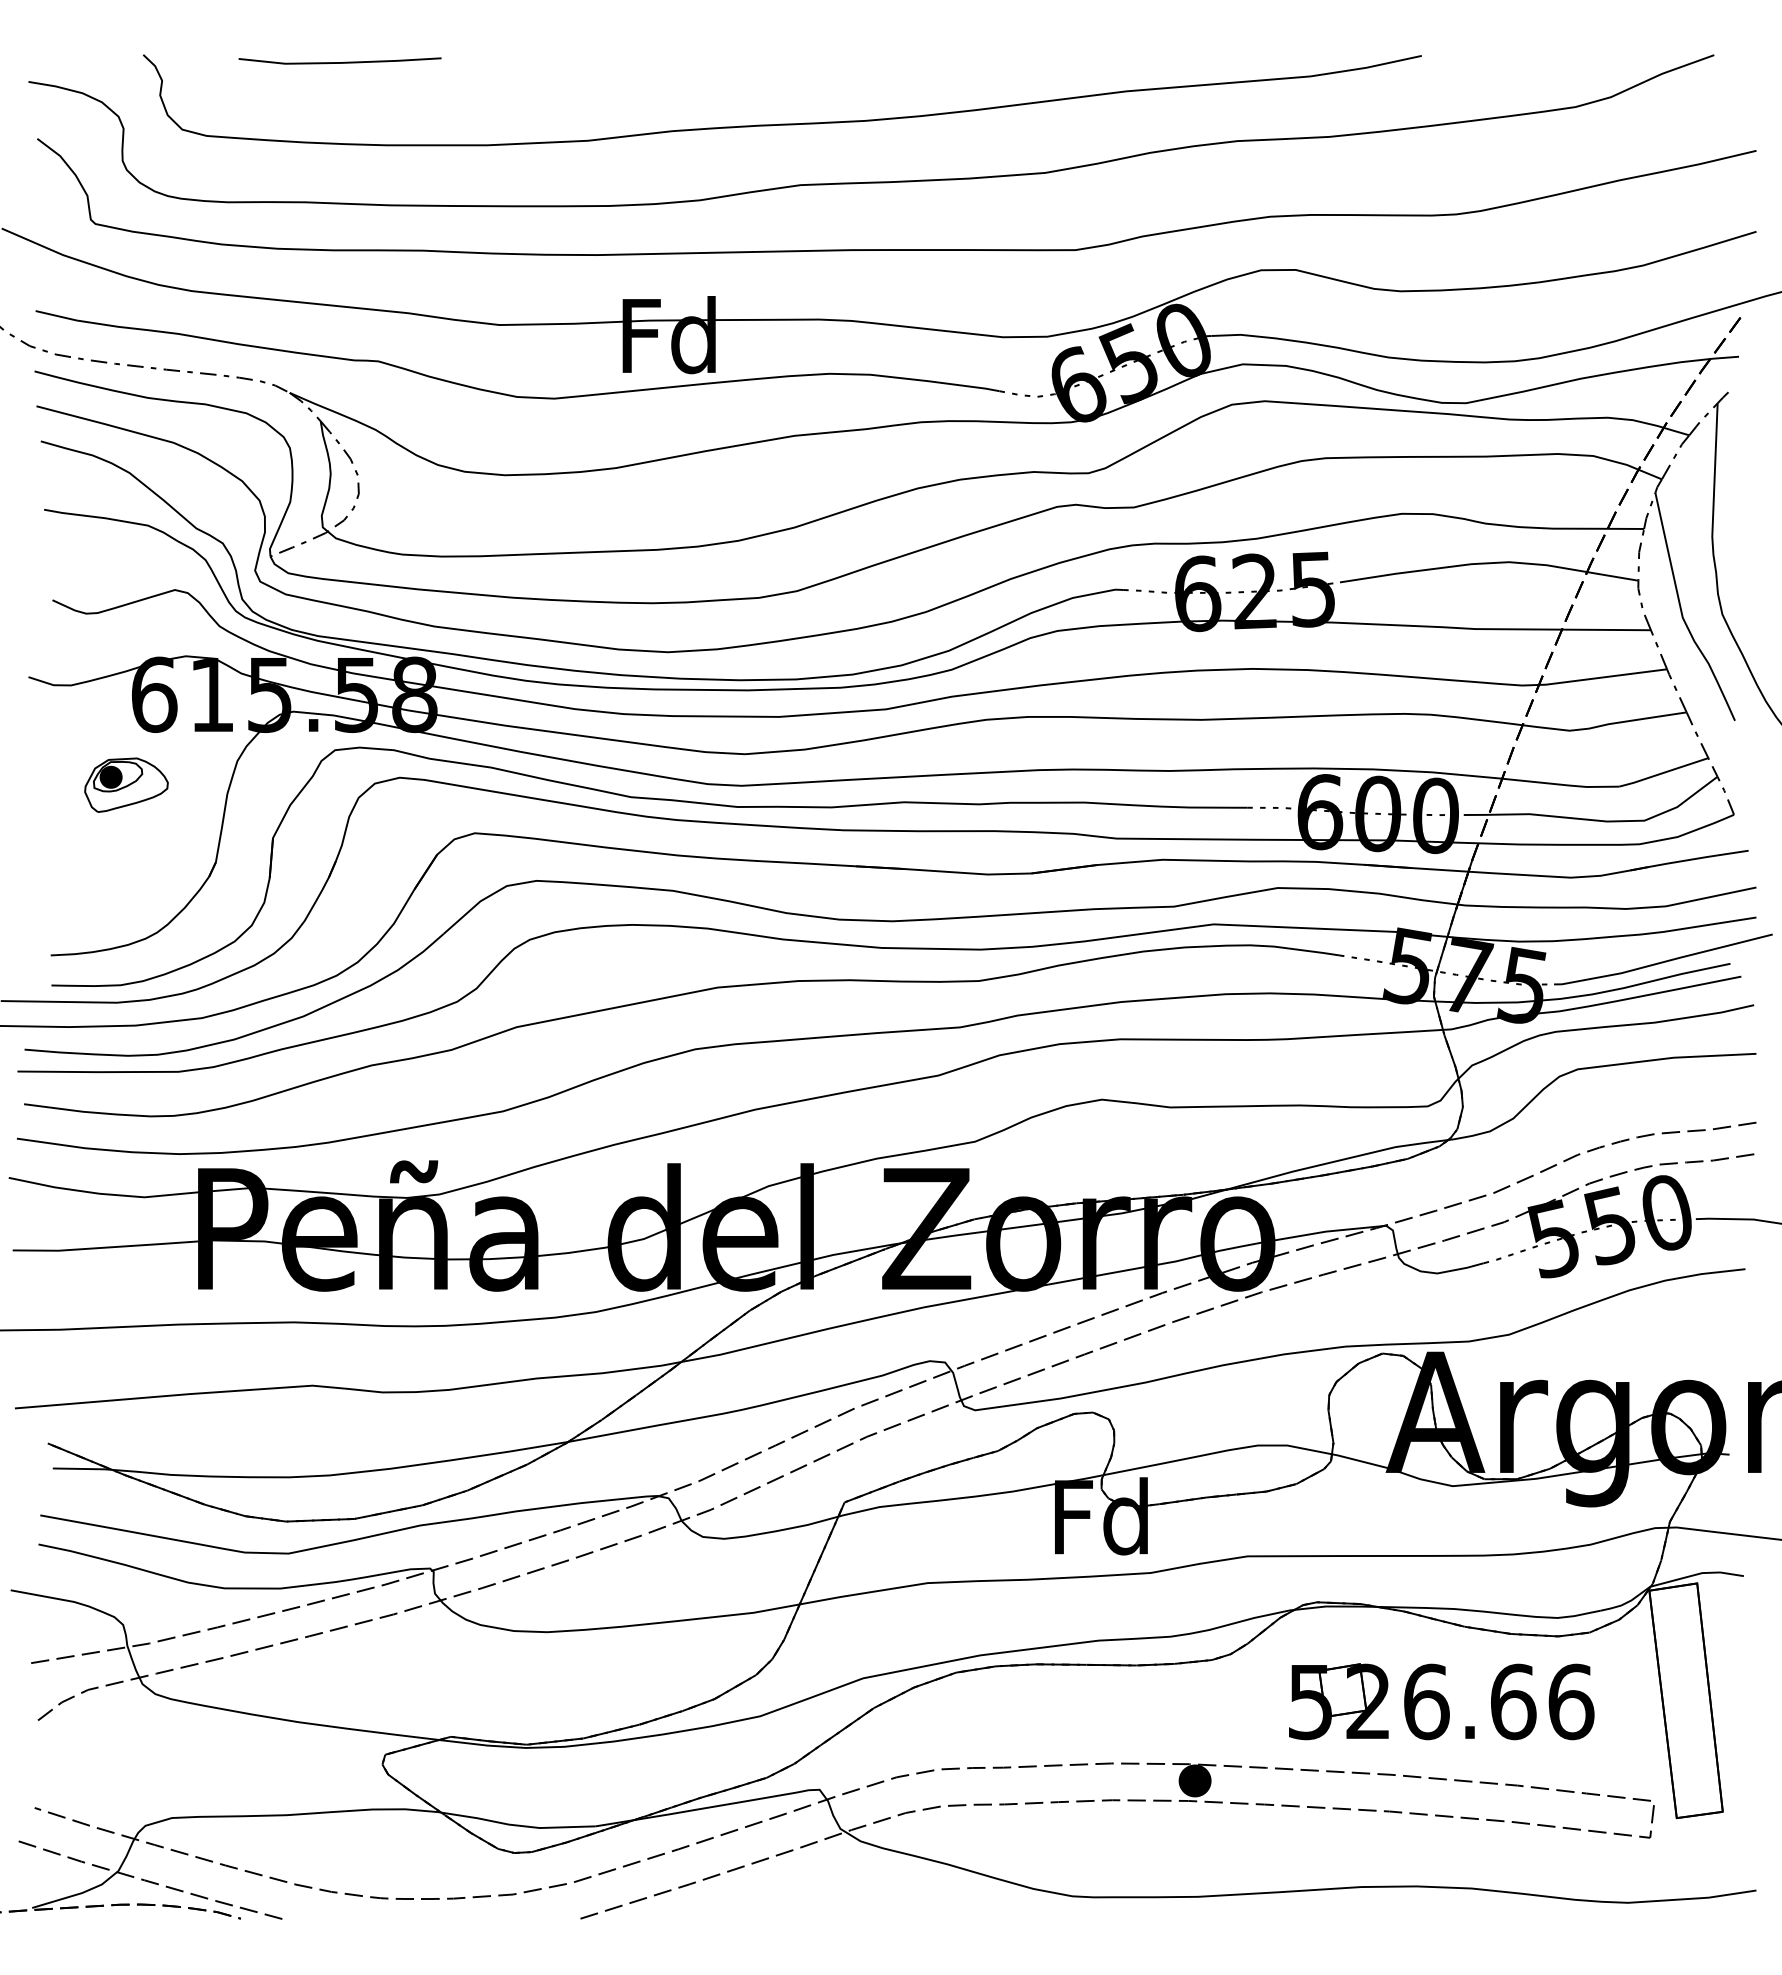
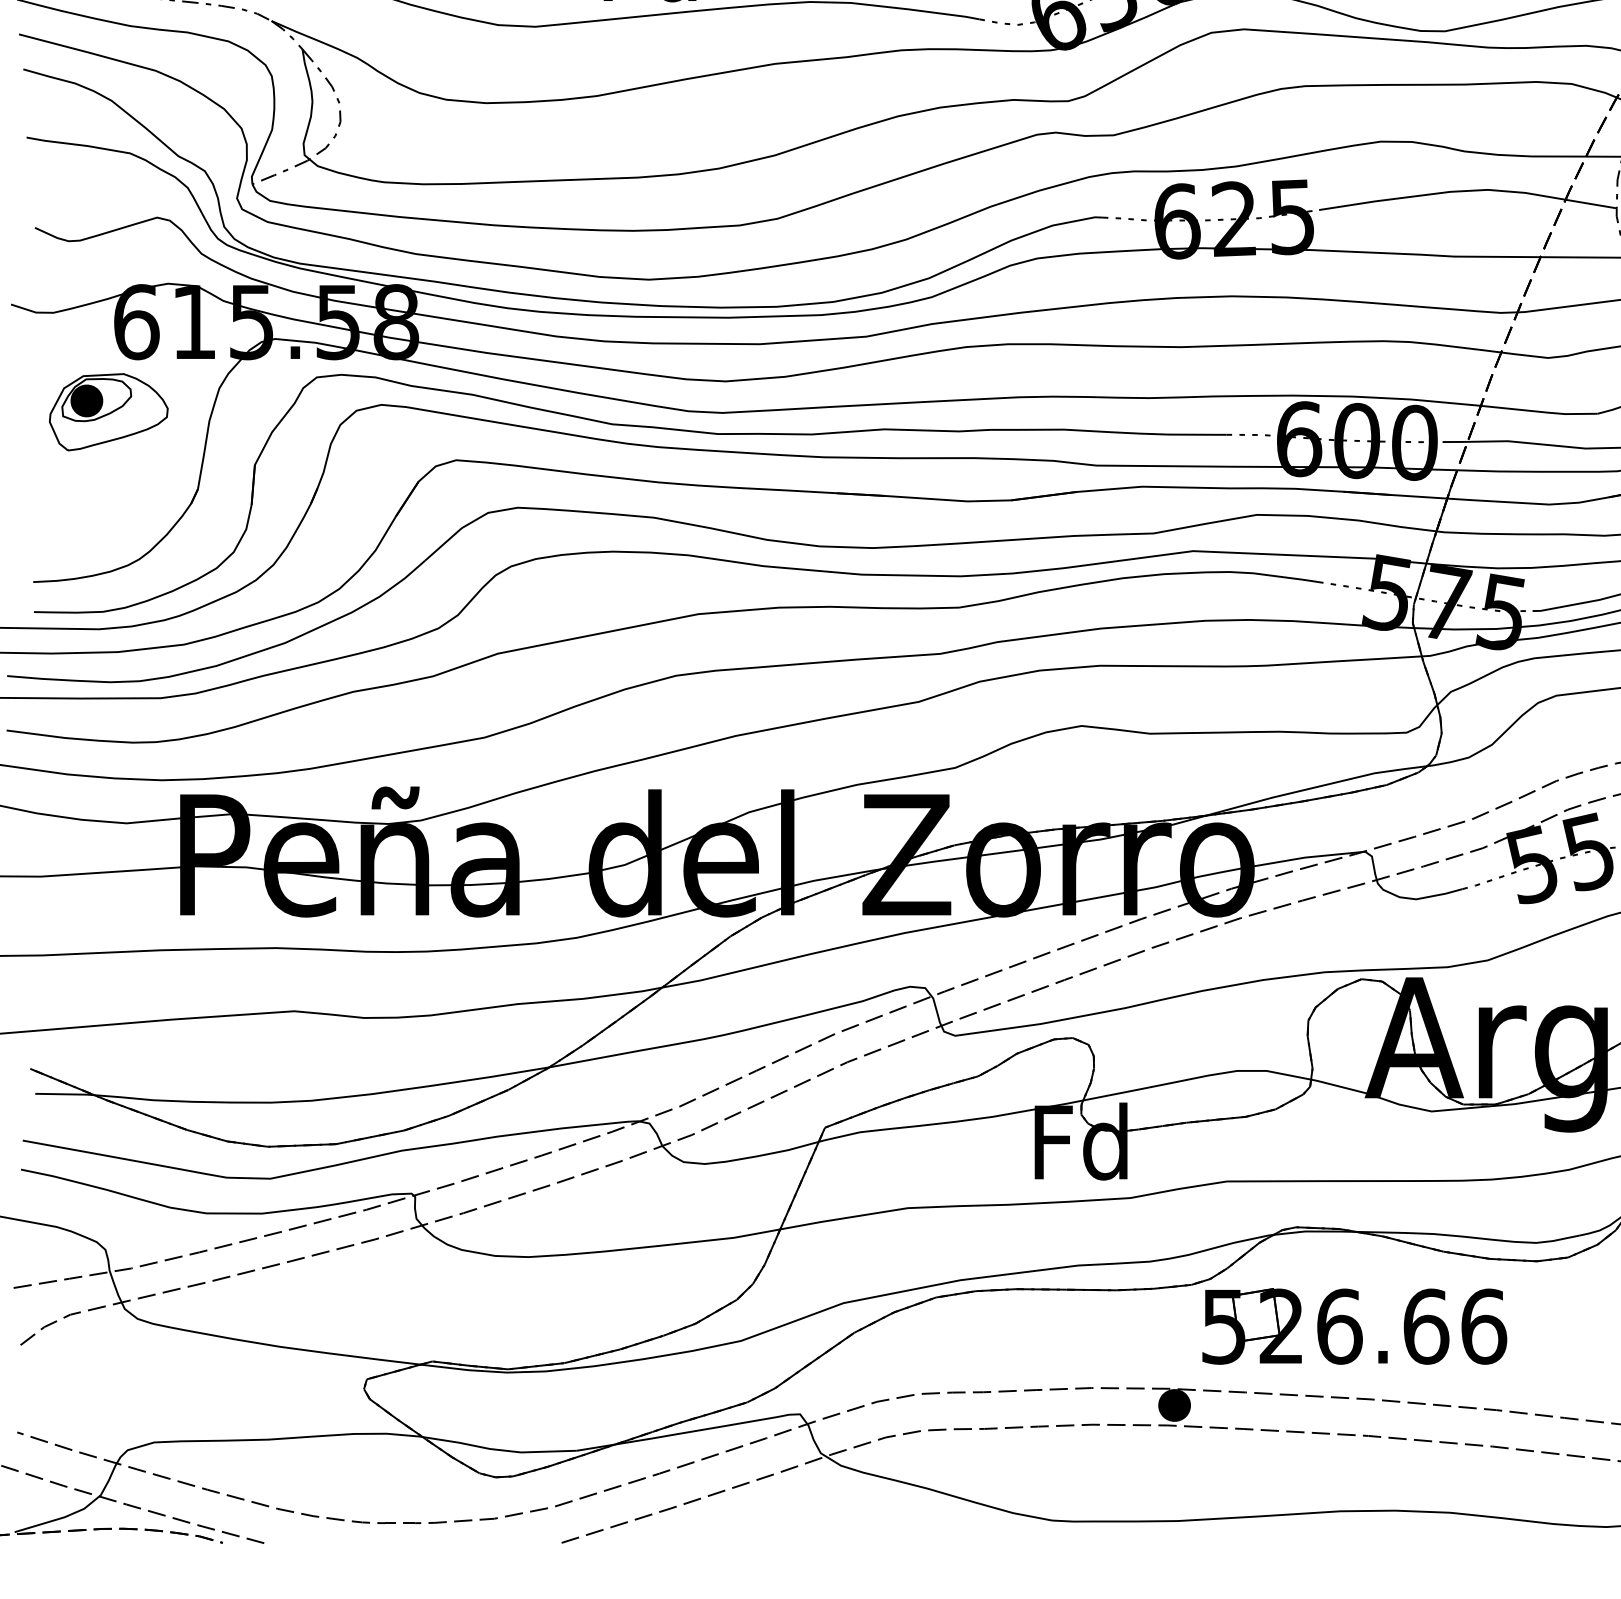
part: (126, 785) -> (108, 412), size x1.43
part: (1441, 1701) -> (1354, 1326), moved

